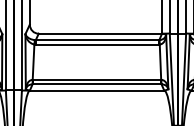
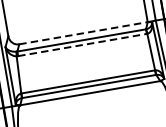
line: (100, 33) -> (83, 33), solid -> dashed
line: (97, 44) -> (82, 45), solid -> dashed

